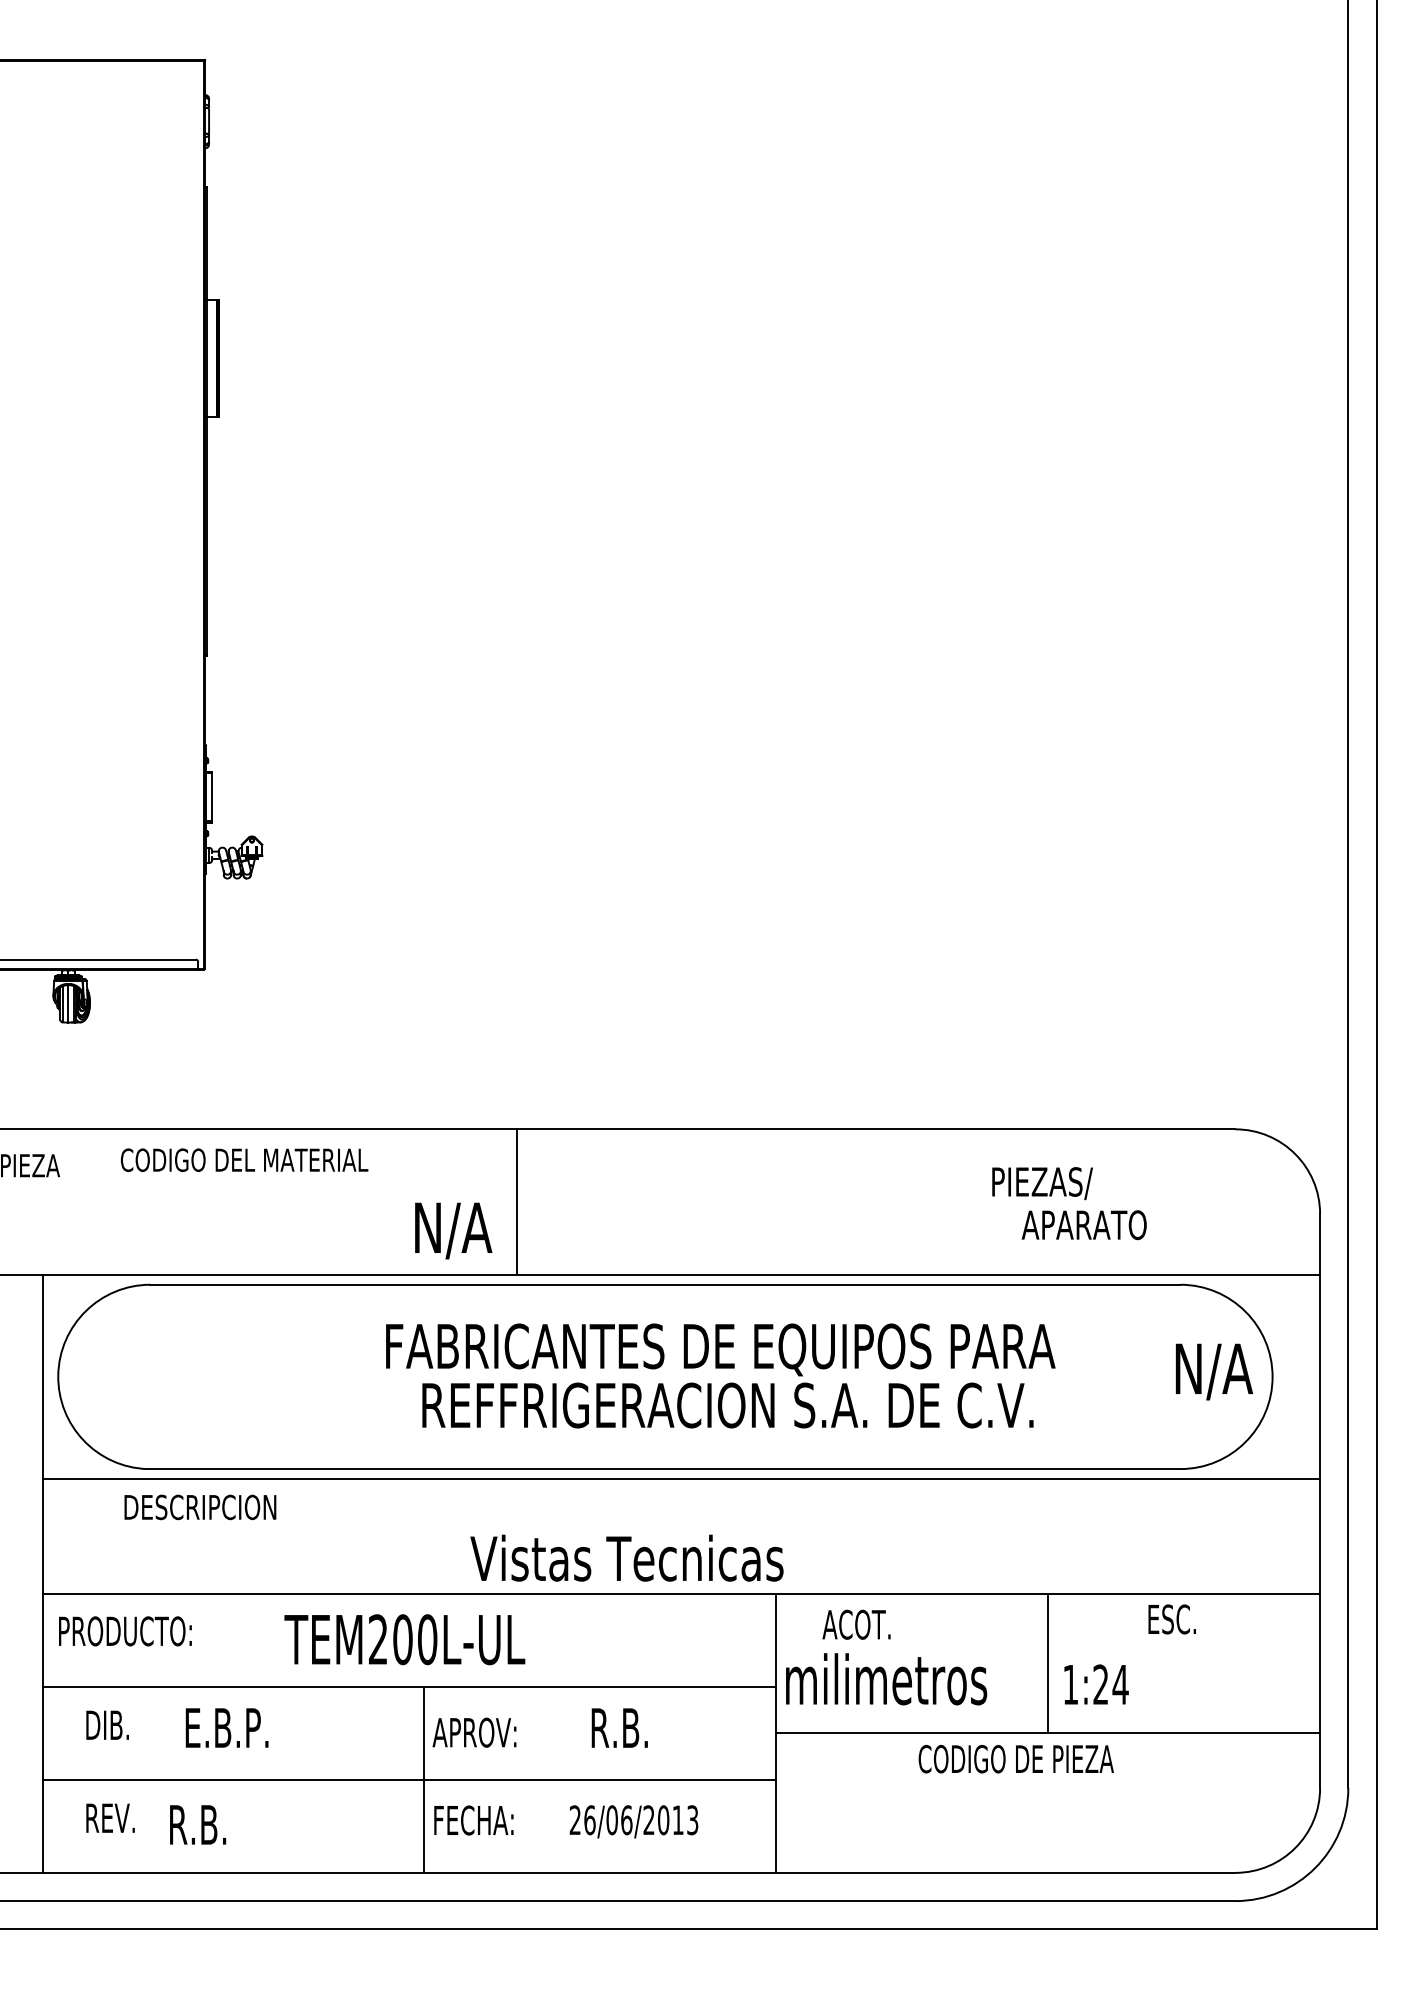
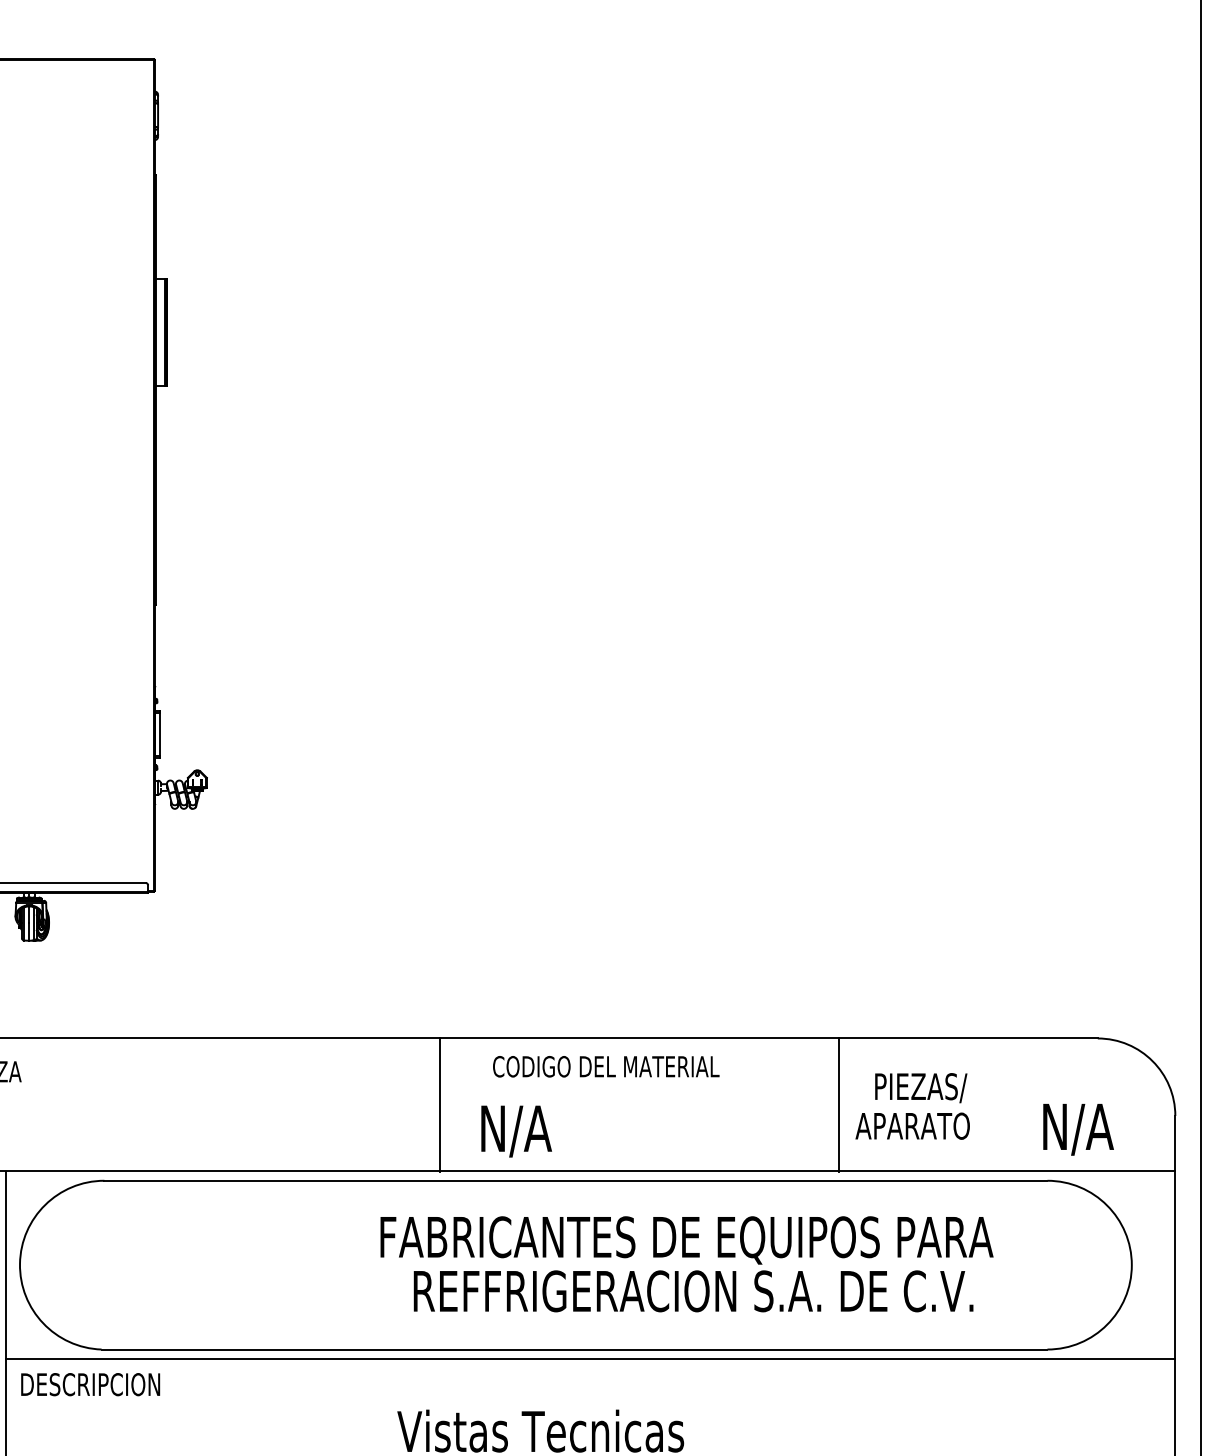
text: (244, 1159) -> (606, 1066), moved
line: (952, 1201) -> (838, 1104), added
text: (1083, 1225) -> (912, 1126), moved
text: (453, 1230) -> (516, 1131), moved
text: (1214, 1371) -> (1078, 1129), moved
text: (720, 1375) -> (686, 1263), moved
text: (200, 1507) -> (90, 1384), moved

